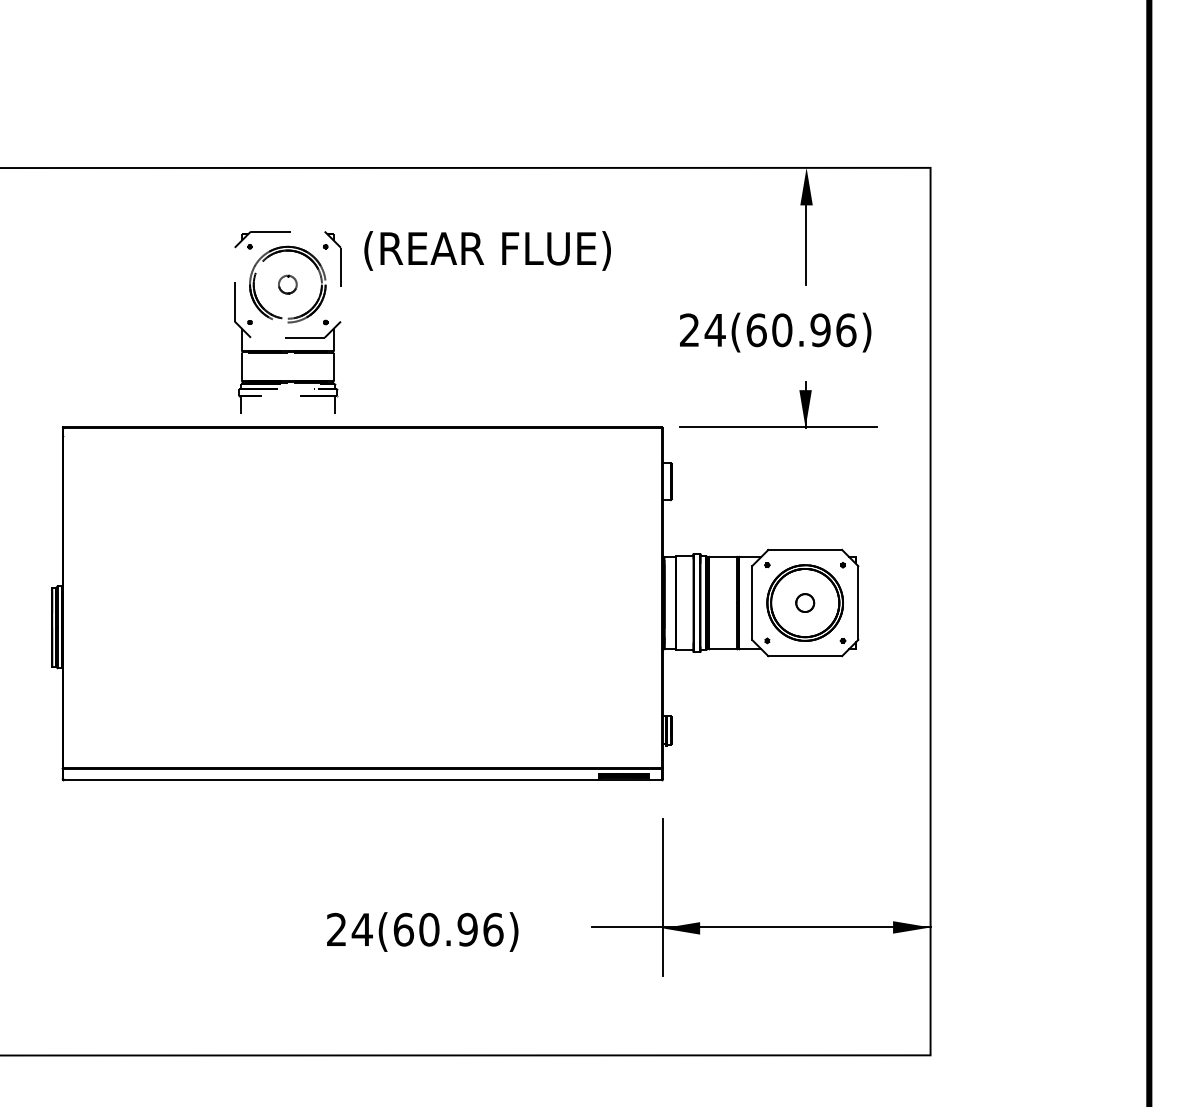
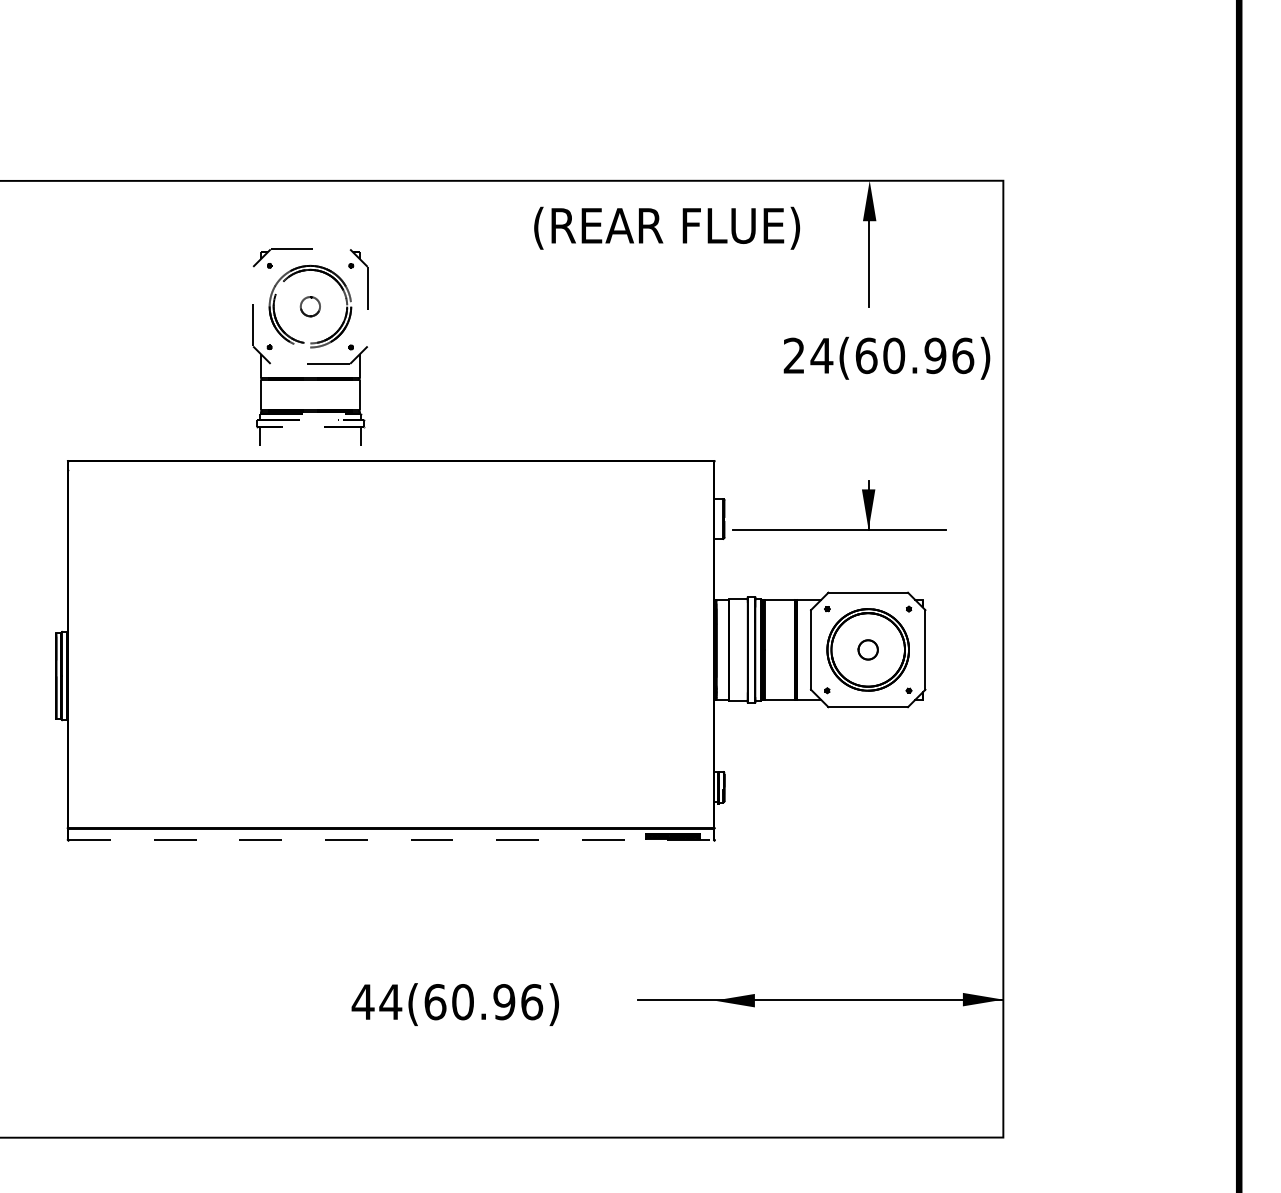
text: (487, 250) -> (666, 227), moved
text: (775, 332) -> (886, 358), moved
part: (778, 426) -> (839, 528), moved
line: (363, 779) -> (391, 840), solid -> dashed
line: (662, 897) -> (714, 967), removed
text: (336, 928) -> (362, 1000), 24(60.96) -> 44(60.96)

